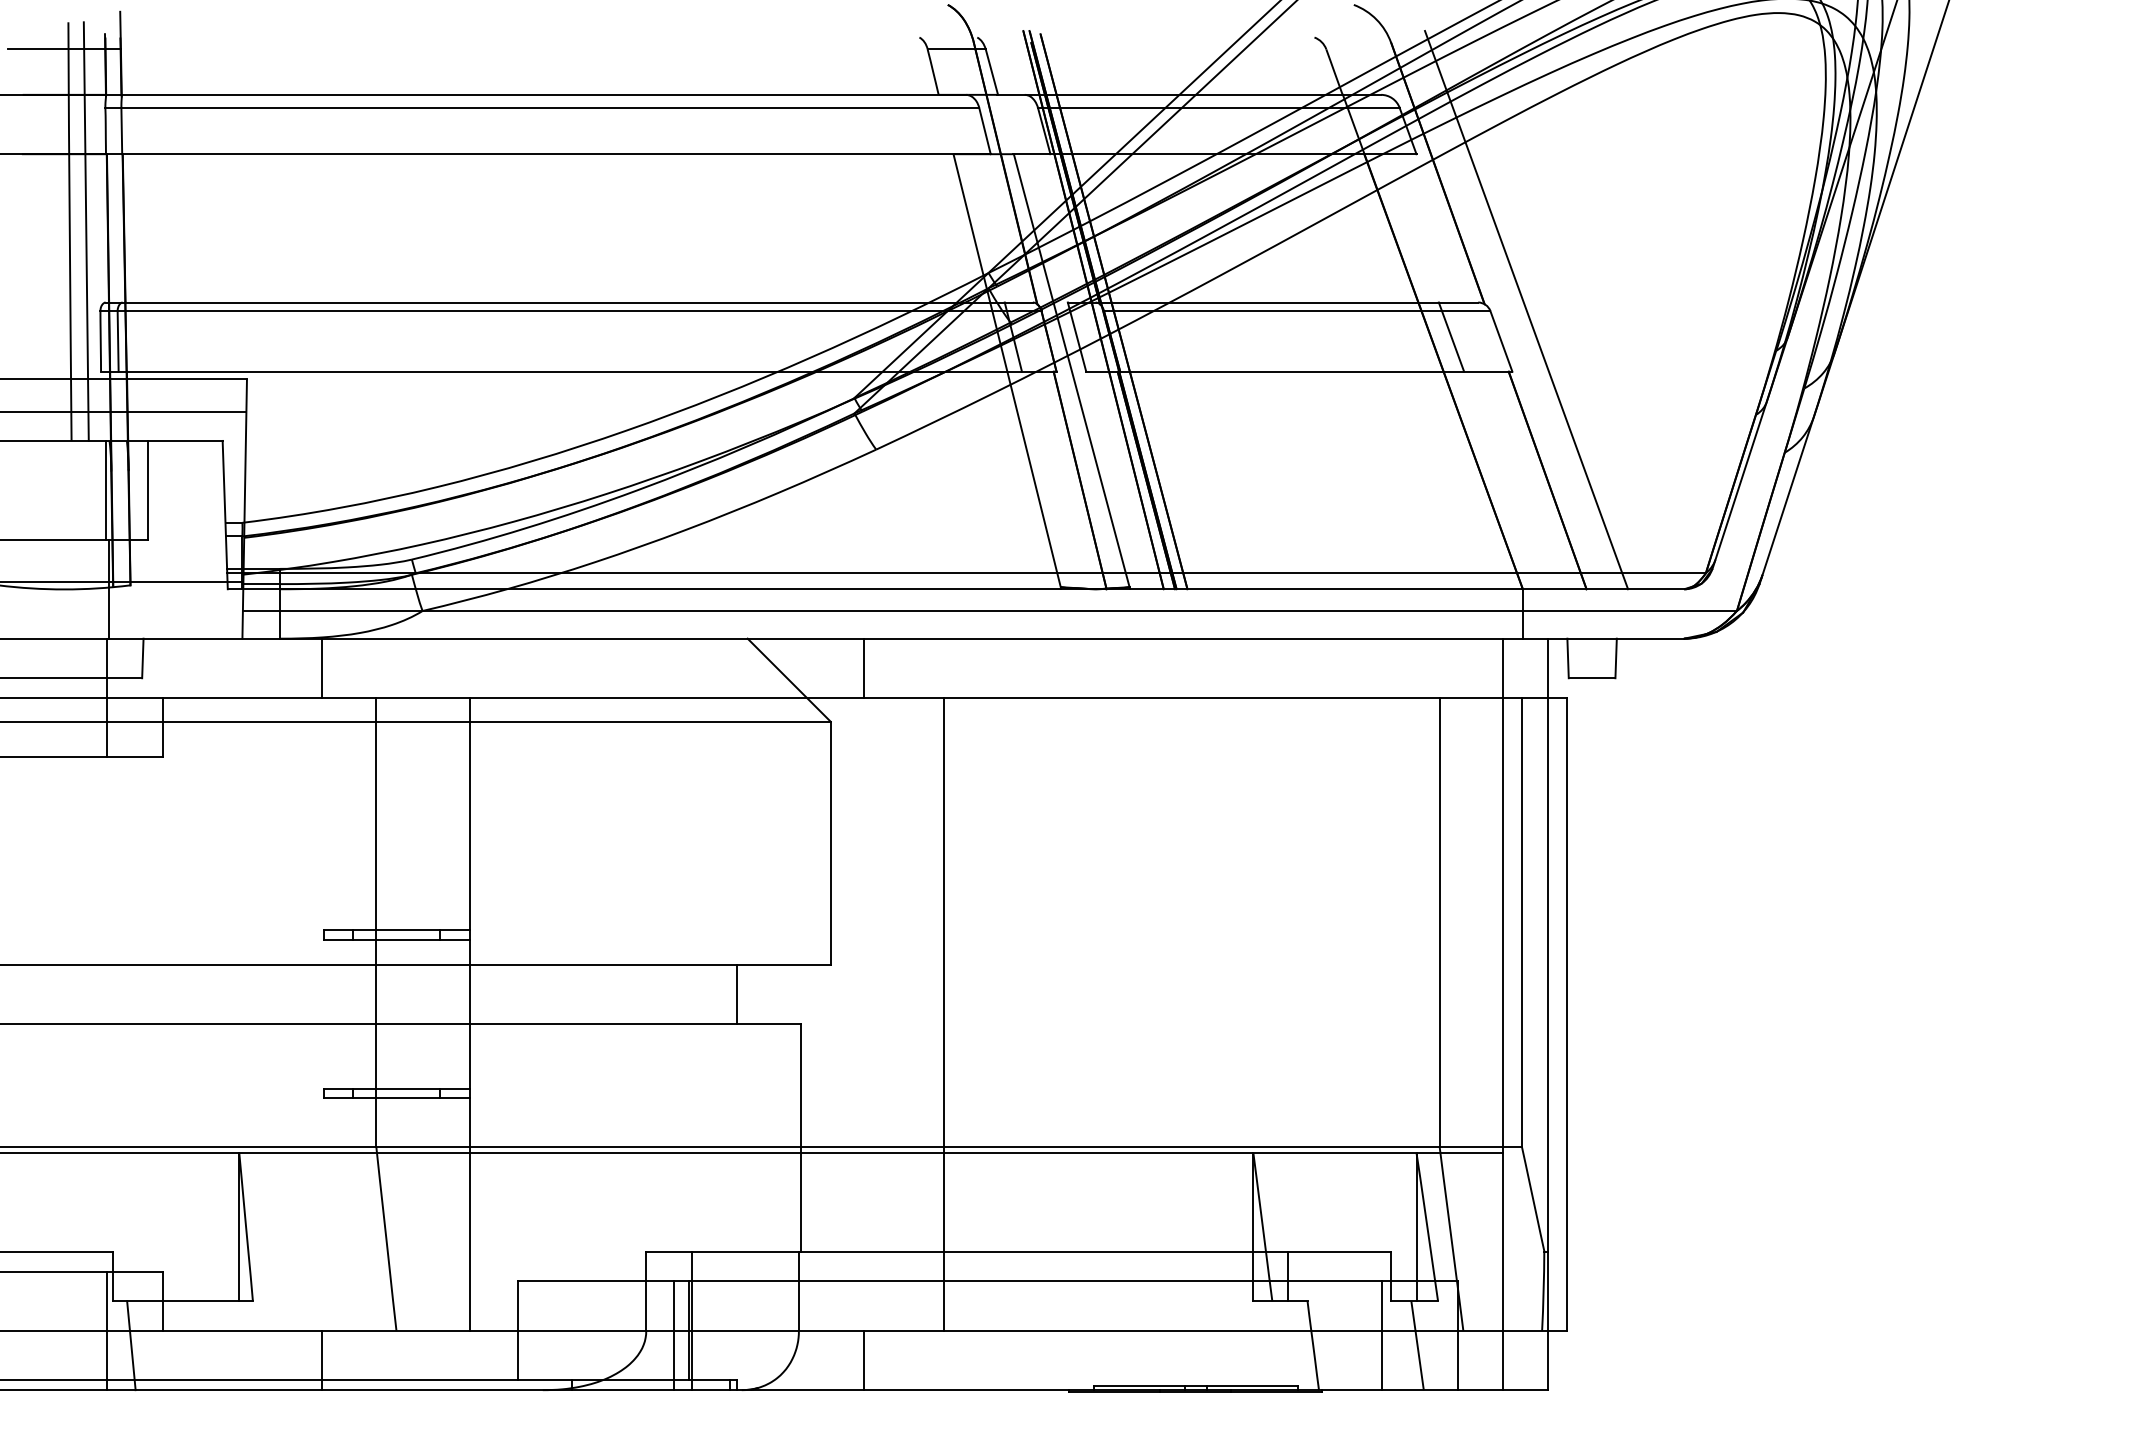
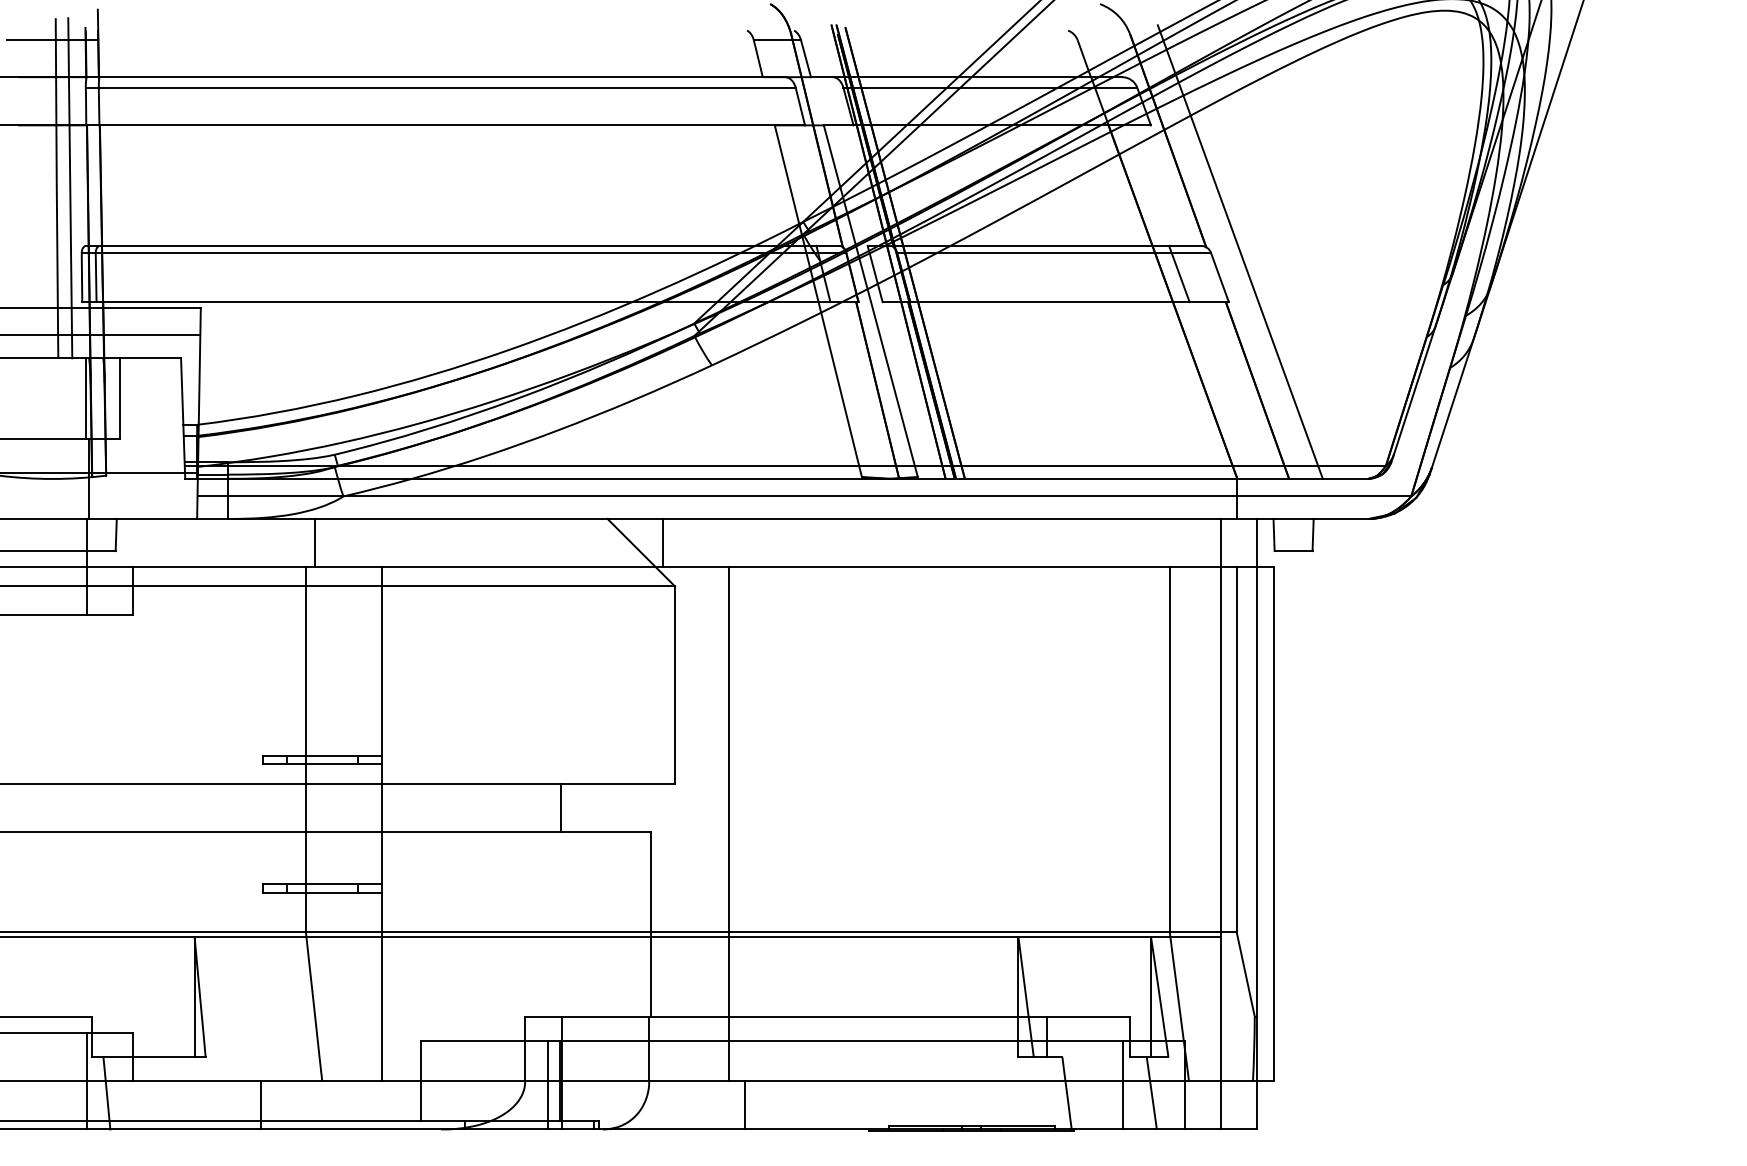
line: (321, 668) -> (314, 543), moved
line: (864, 668) -> (663, 543), moved
line: (736, 994) -> (560, 808), moved
line: (944, 1014) -> (729, 824), moved
line: (864, 1360) -> (745, 1105), moved

